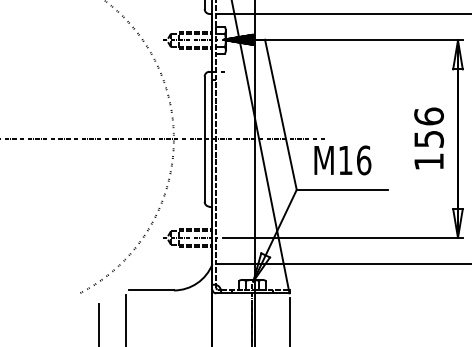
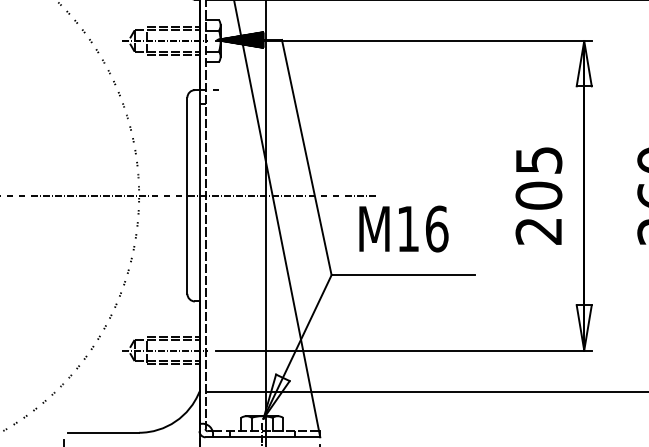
text: (429, 138) -> (539, 194), 156 -> 205

